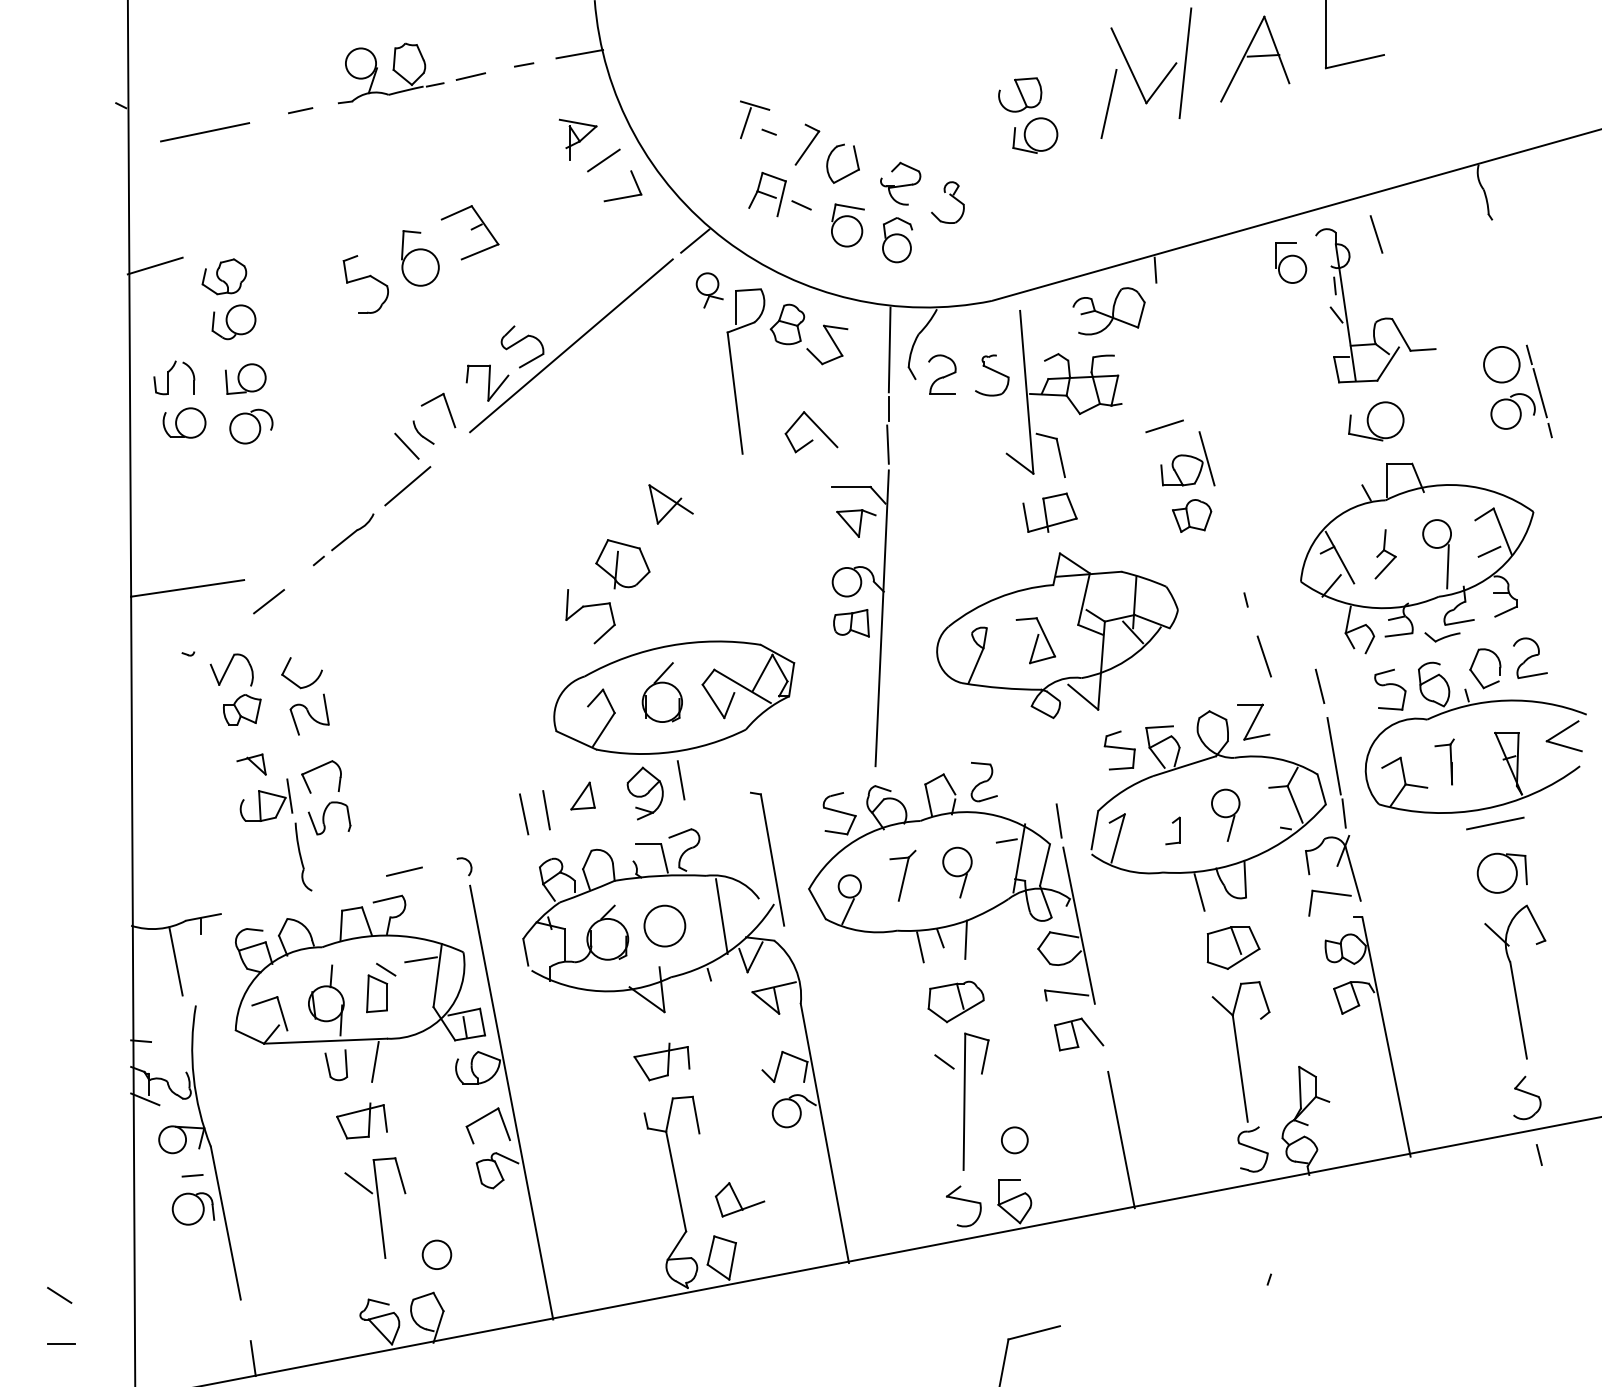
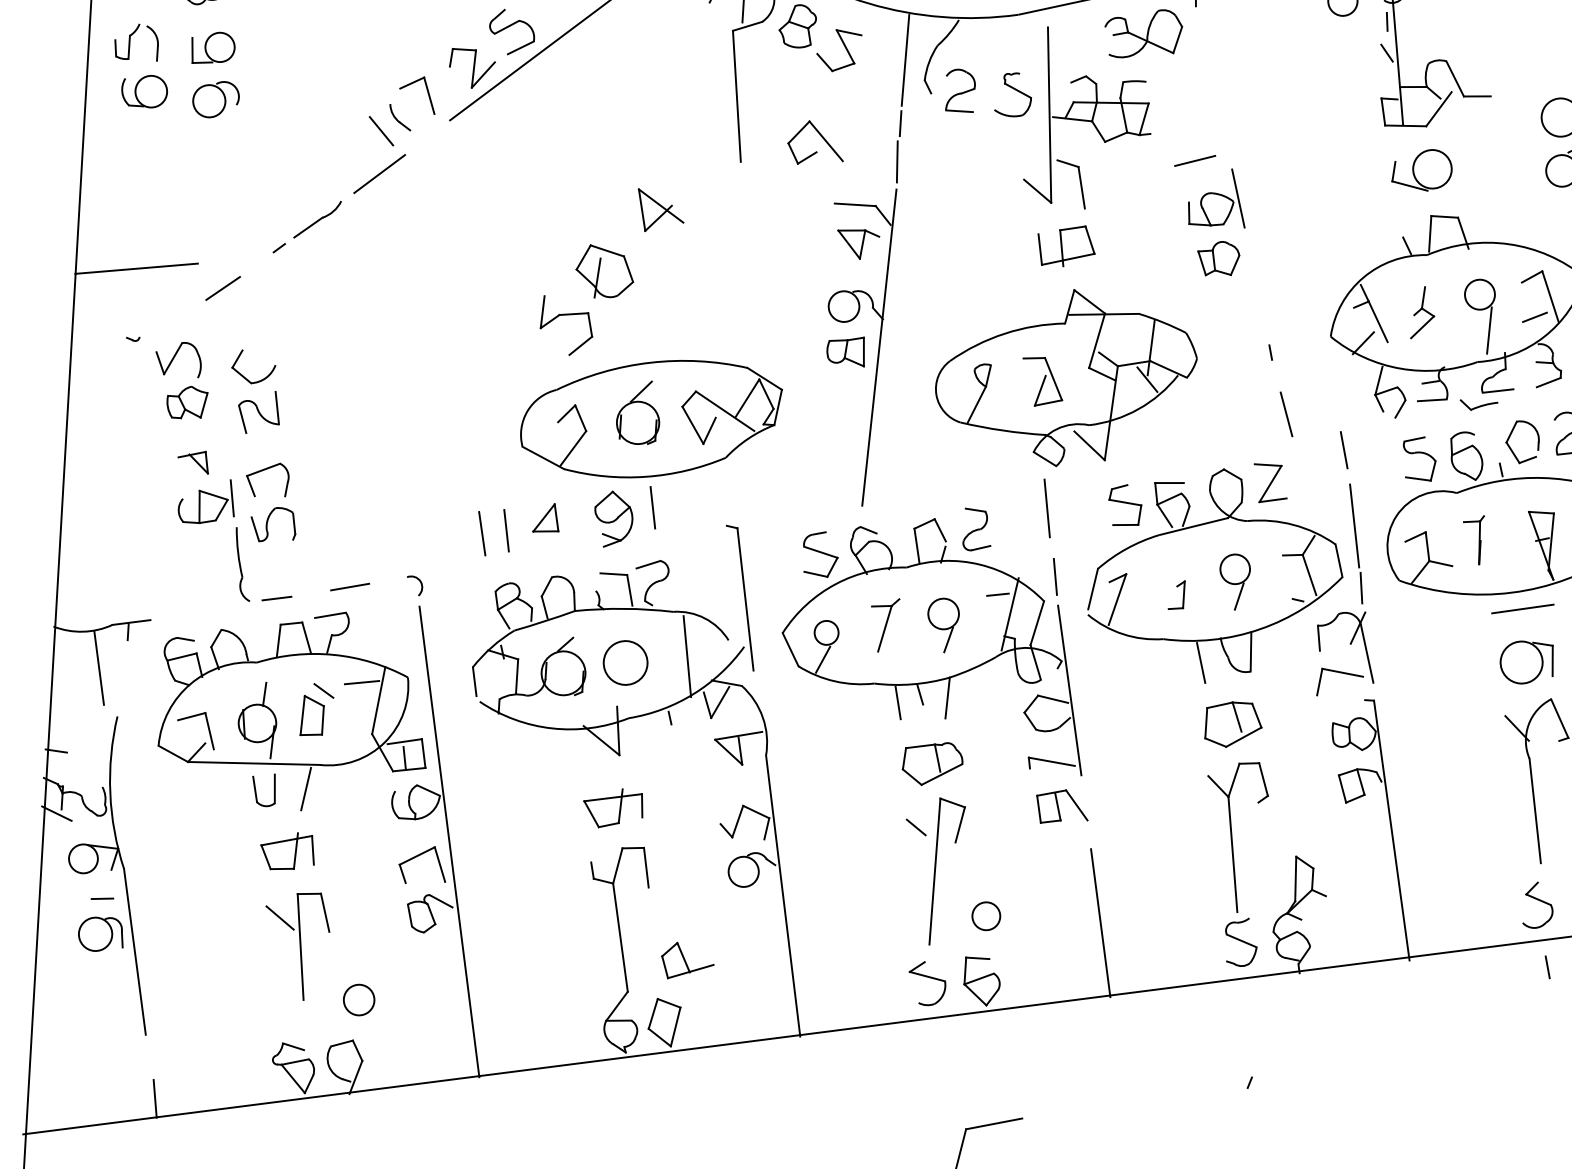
line: (1047, 757) -> (1047, 508), added
line: (336, 886) -> (276, 598), added

